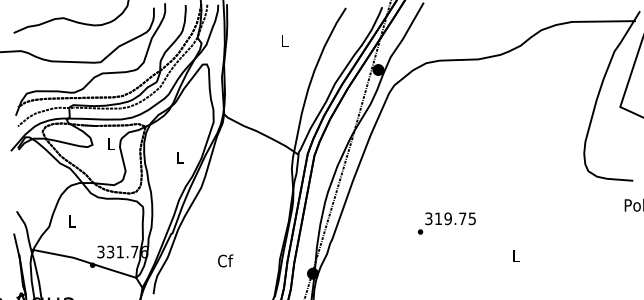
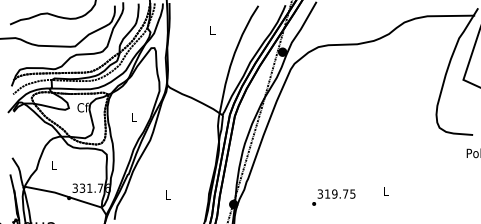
text: (111, 143) -> (83, 107), L -> Cf
text: (446, 223) -> (333, 197), moved
text: (225, 260) -> (168, 194), Cf -> L

